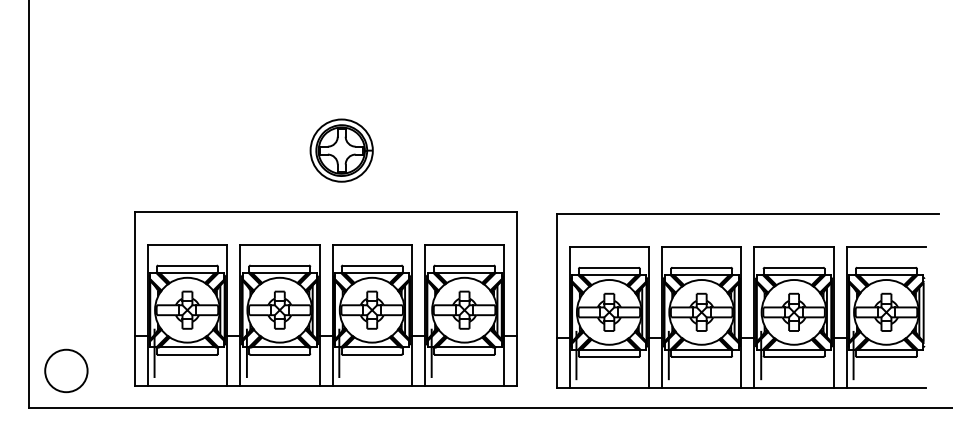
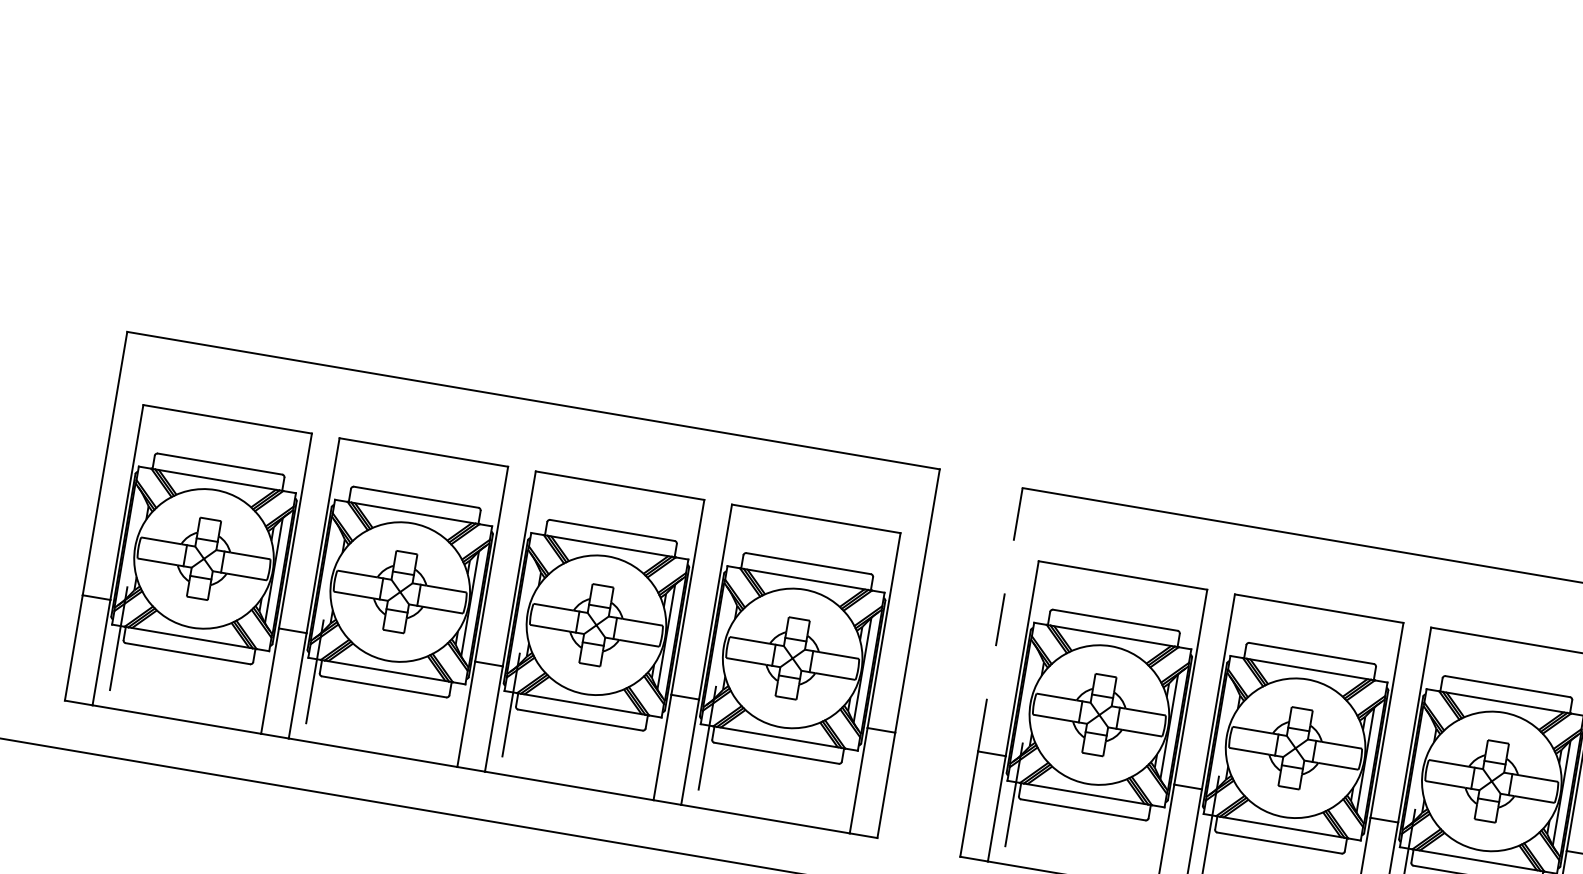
part: (341, 150) -> (588, 274), removed
line: (556, 276) -> (1000, 619), solid -> dashed

